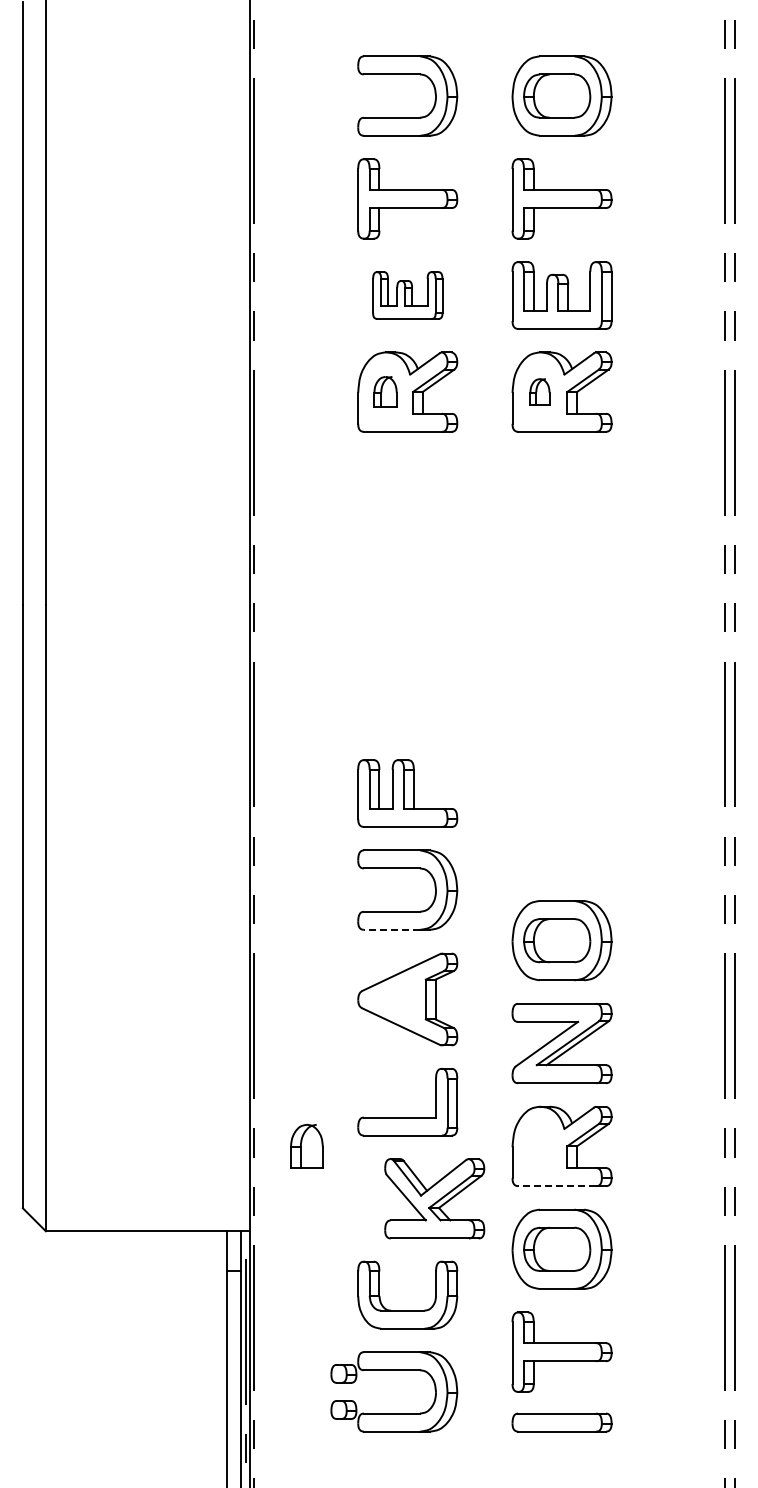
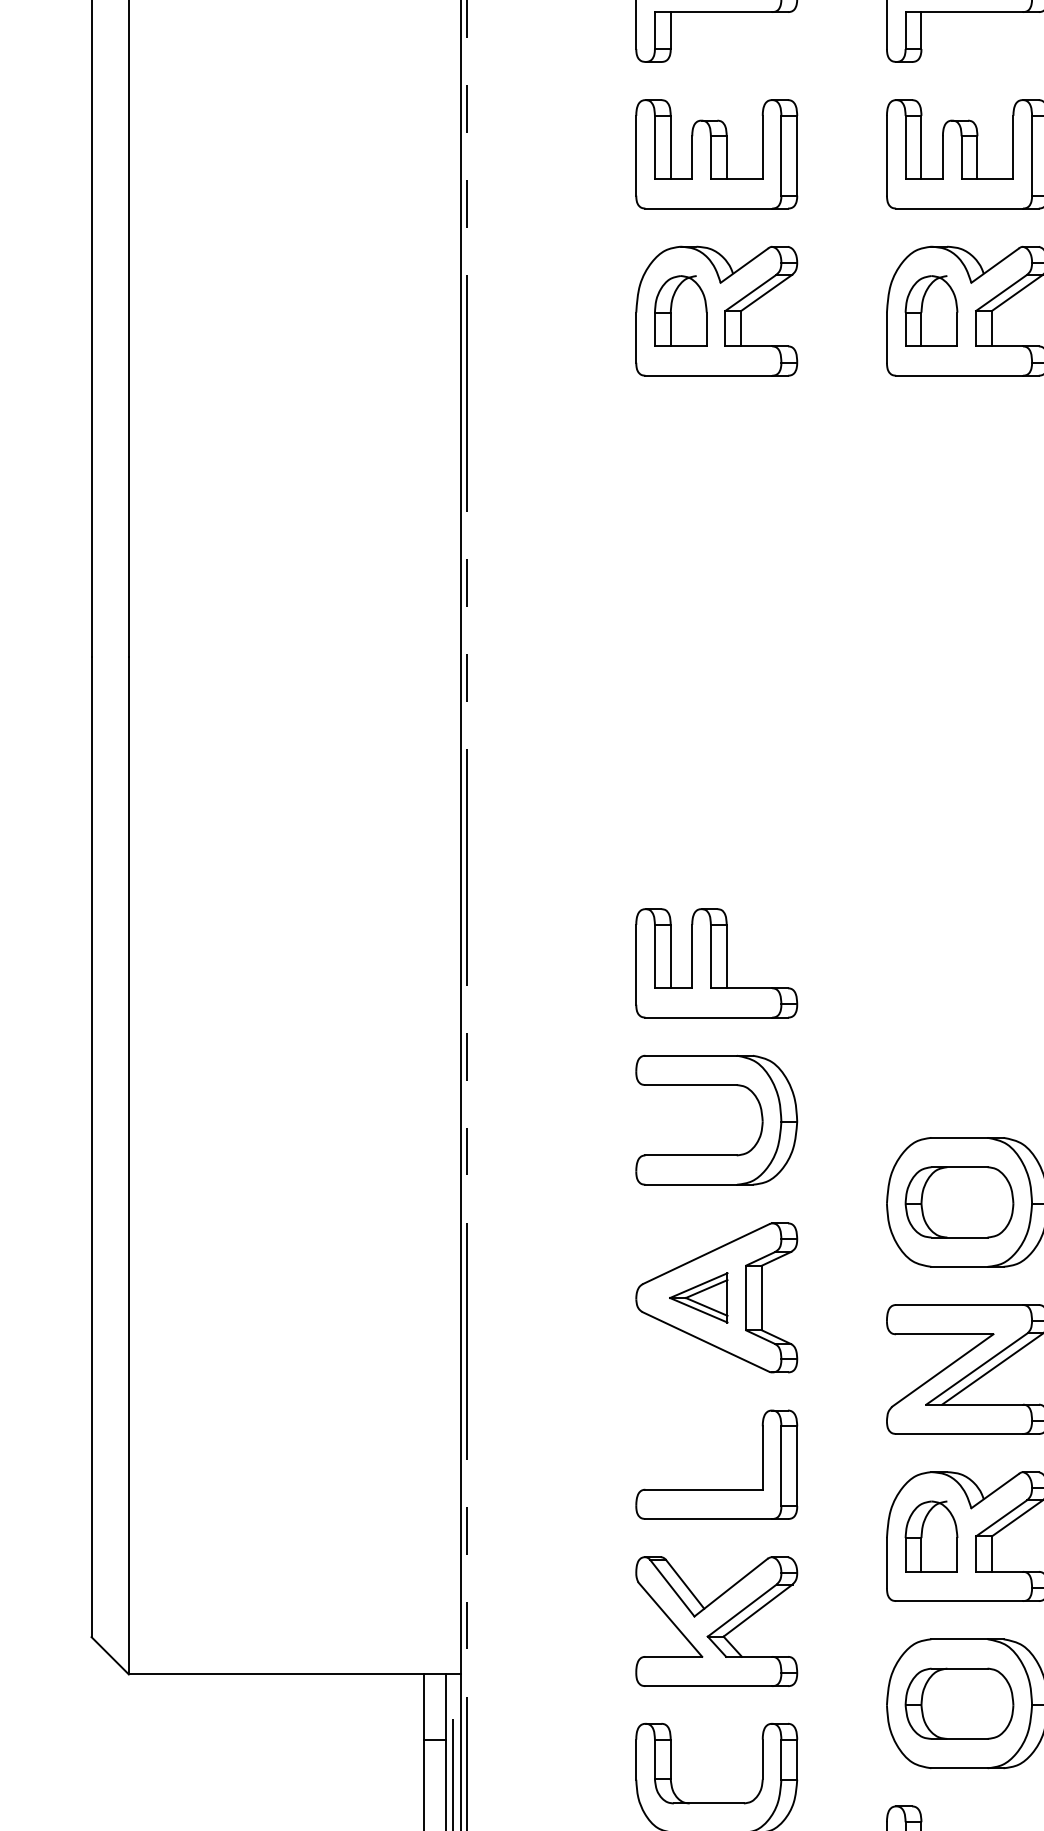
part: (407, 295) -> (716, 154), size x1.43
part: (385, 391) -> (680, 310), size x1.43
part: (539, 391) -> (930, 310), size x1.67
line: (391, 929) -> (690, 1184), dashed -> solid
part: (396, 999) -> (698, 1297), added
part: (306, 1146) -> (930, 1536), moved
line: (556, 1186) -> (958, 1601), dashed -> solid
part: (434, 1198) -> (716, 1621), moved

